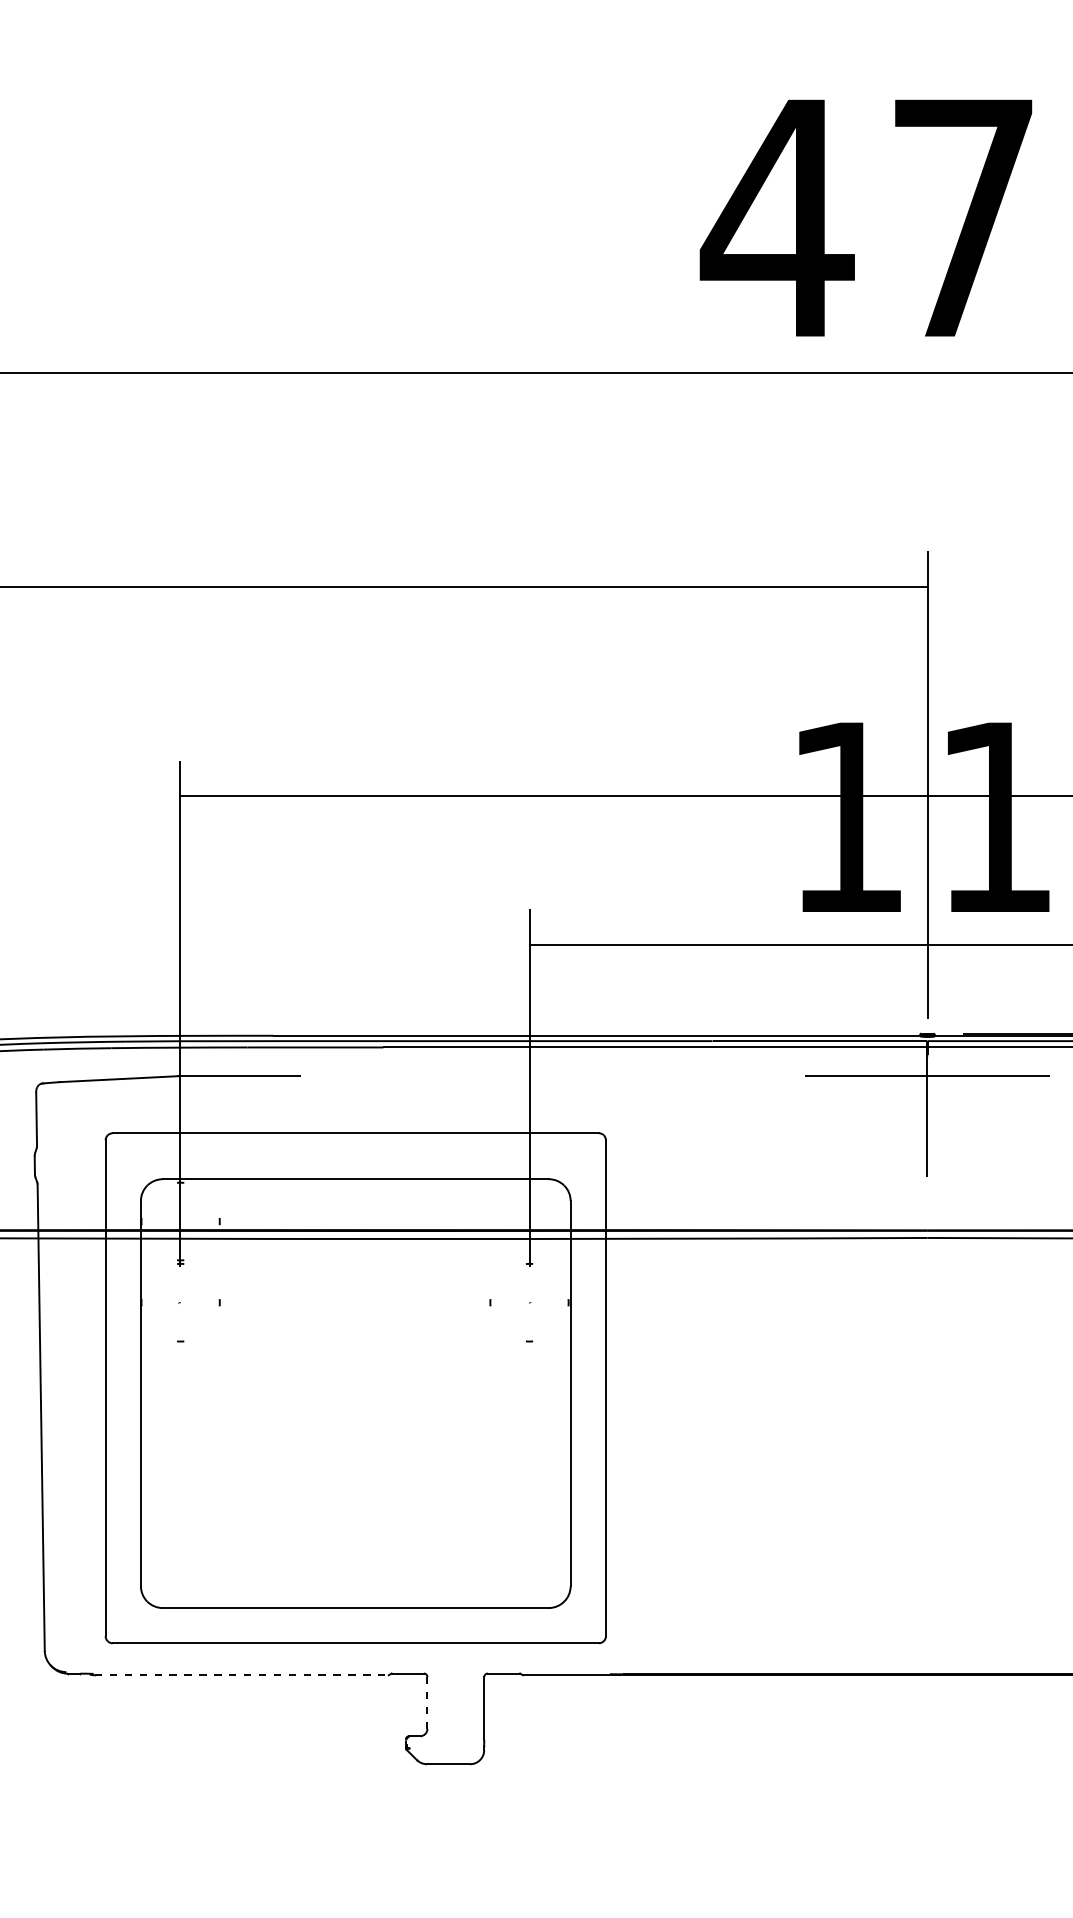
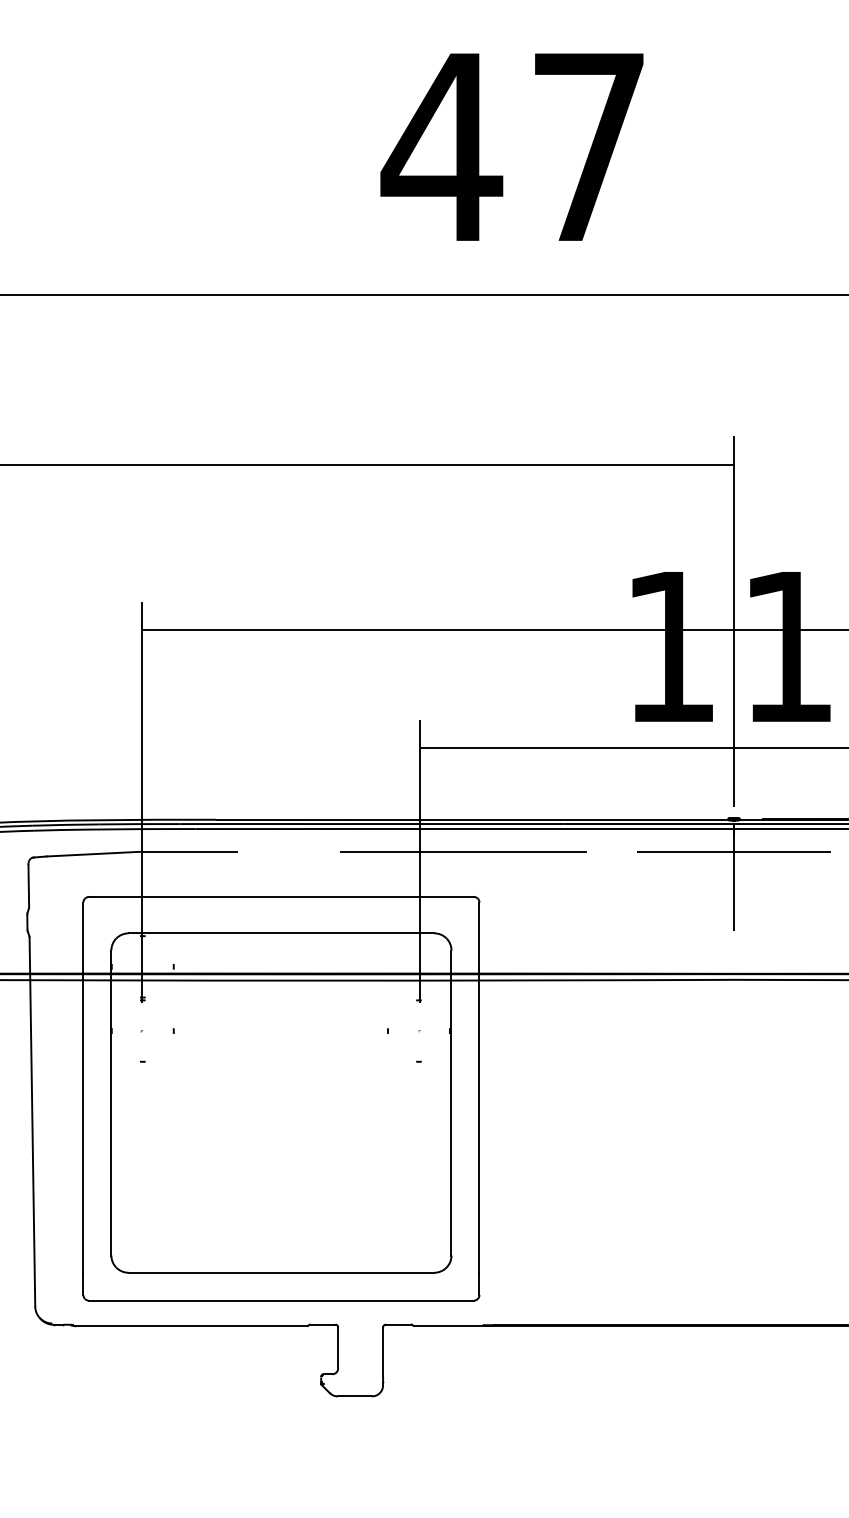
text: (865, 217) -> (511, 146), moved
line: (585, 1076) -> (463, 852), added
line: (241, 1675) -> (190, 1326), dashed -> solid
line: (427, 1703) -> (338, 1348), dashed -> solid

